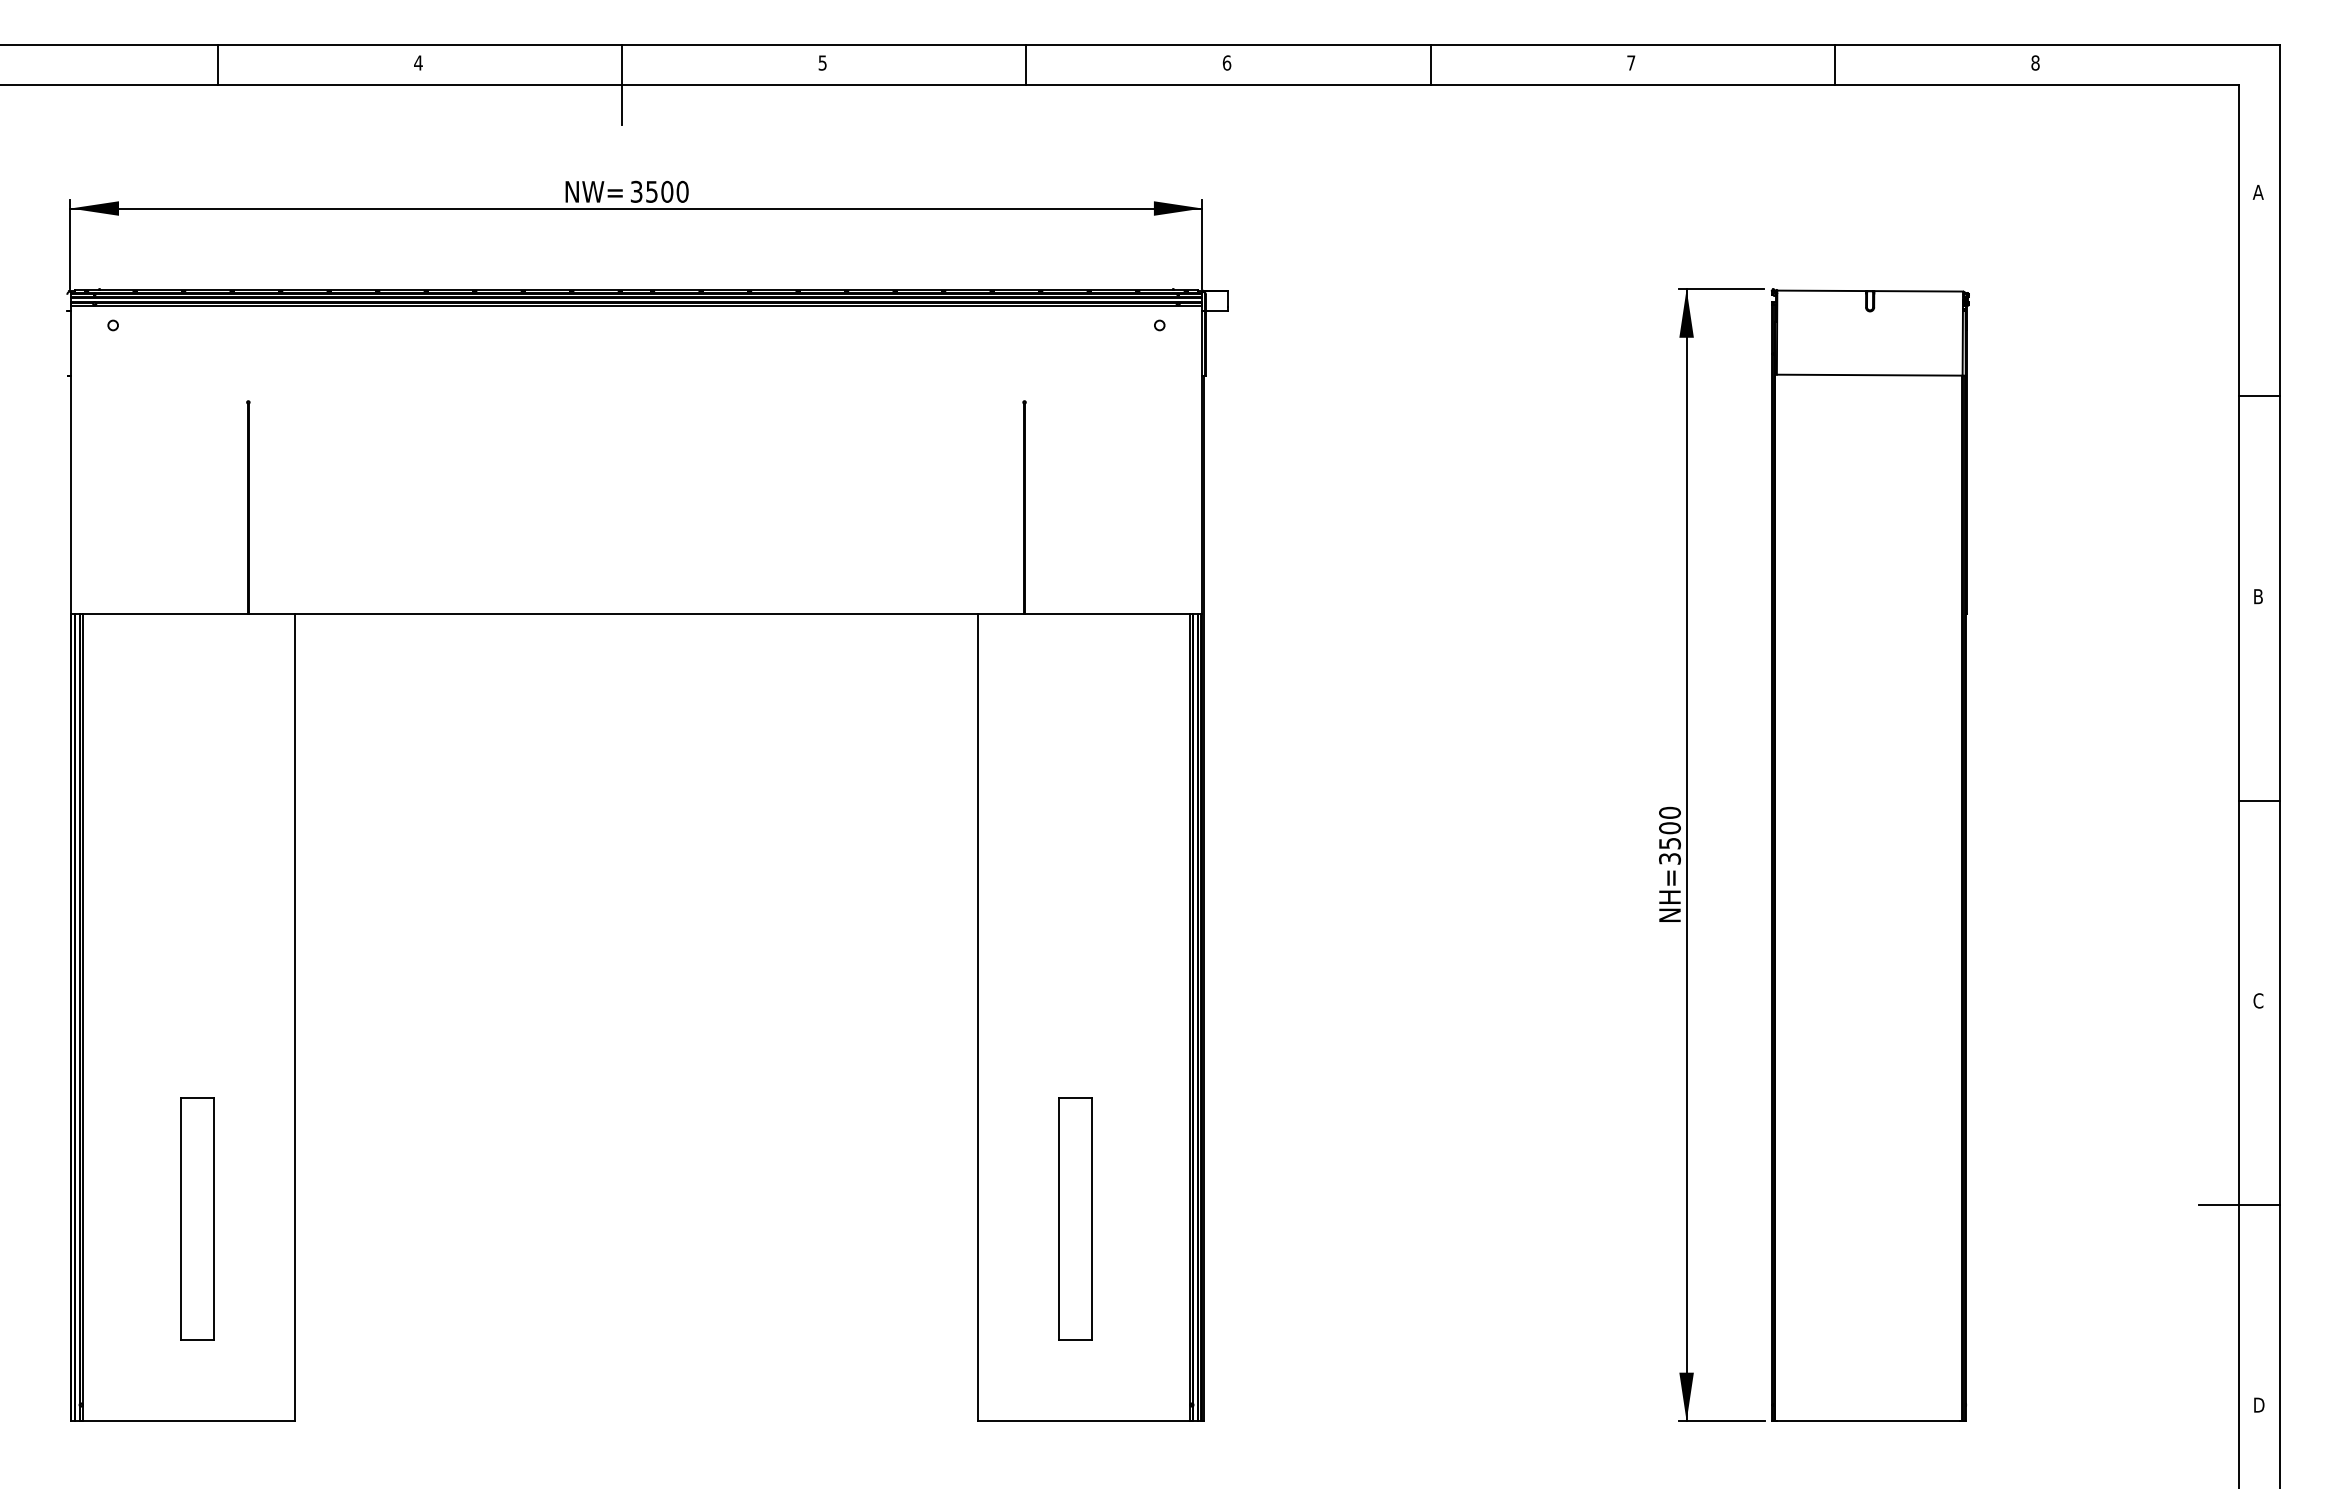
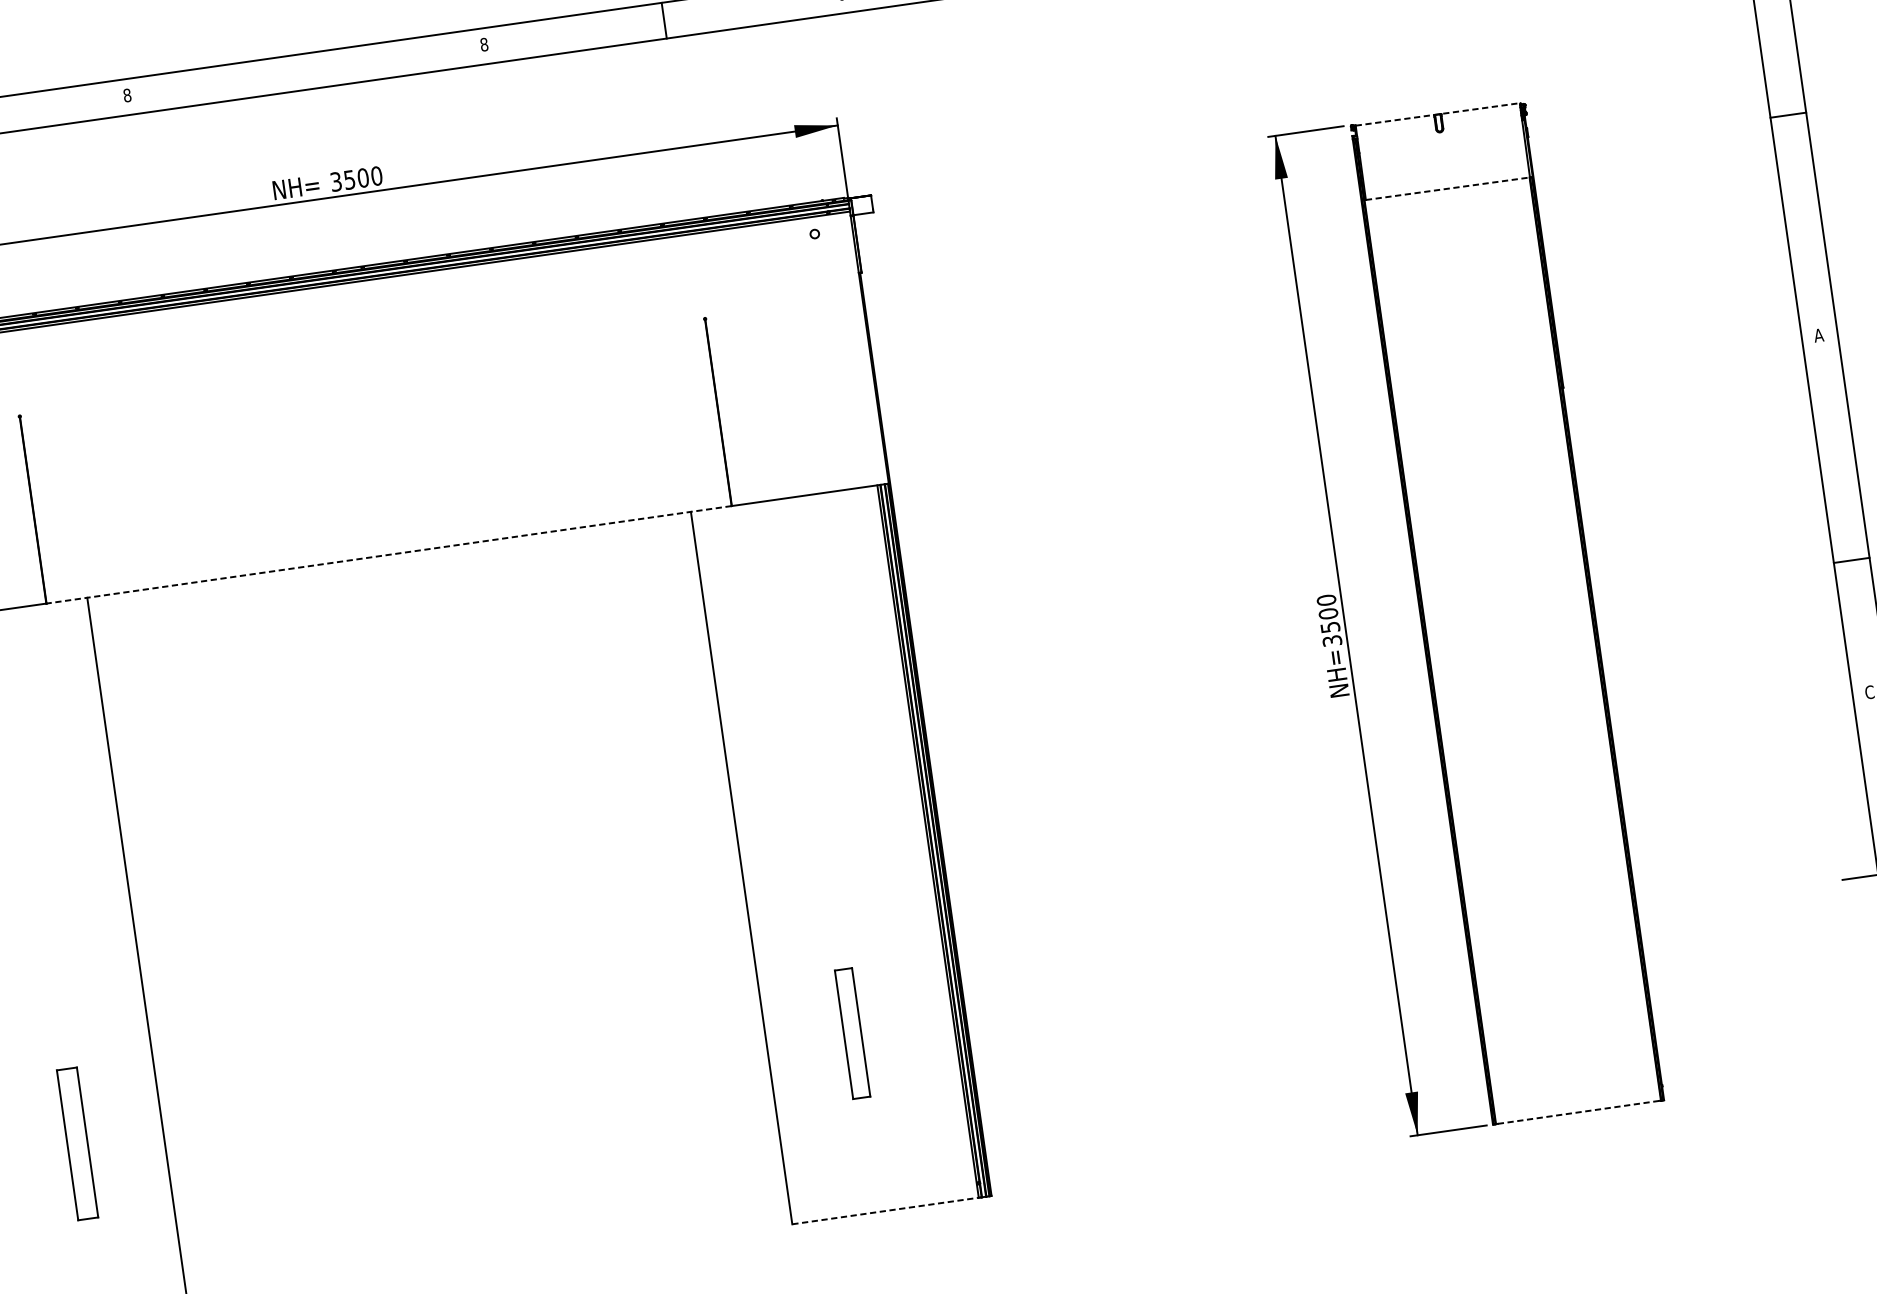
text: (418, 62) -> (127, 95), 4 -> 8
text: (822, 62) -> (484, 44), 5 -> 8
line: (622, 84) -> (310, 88), removed
text: (602, 191) -> (305, 185), NW= -> NH=
line: (1870, 291) -> (1438, 114), solid -> dashed
line: (1869, 375) -> (1447, 189), solid -> dashed
line: (2259, 396) -> (1788, 115), moved
text: (2257, 596) -> (1818, 335), B -> A
line: (636, 614) -> (389, 555), solid -> dashed
line: (2259, 800) -> (1851, 560), moved
part: (197, 1218) -> (77, 1143), size x0.7
part: (1075, 1218) -> (852, 1033), size x0.6
line: (1083, 1421) -> (885, 1211), solid -> dashed
line: (1869, 1421) -> (1579, 1112), solid -> dashed

